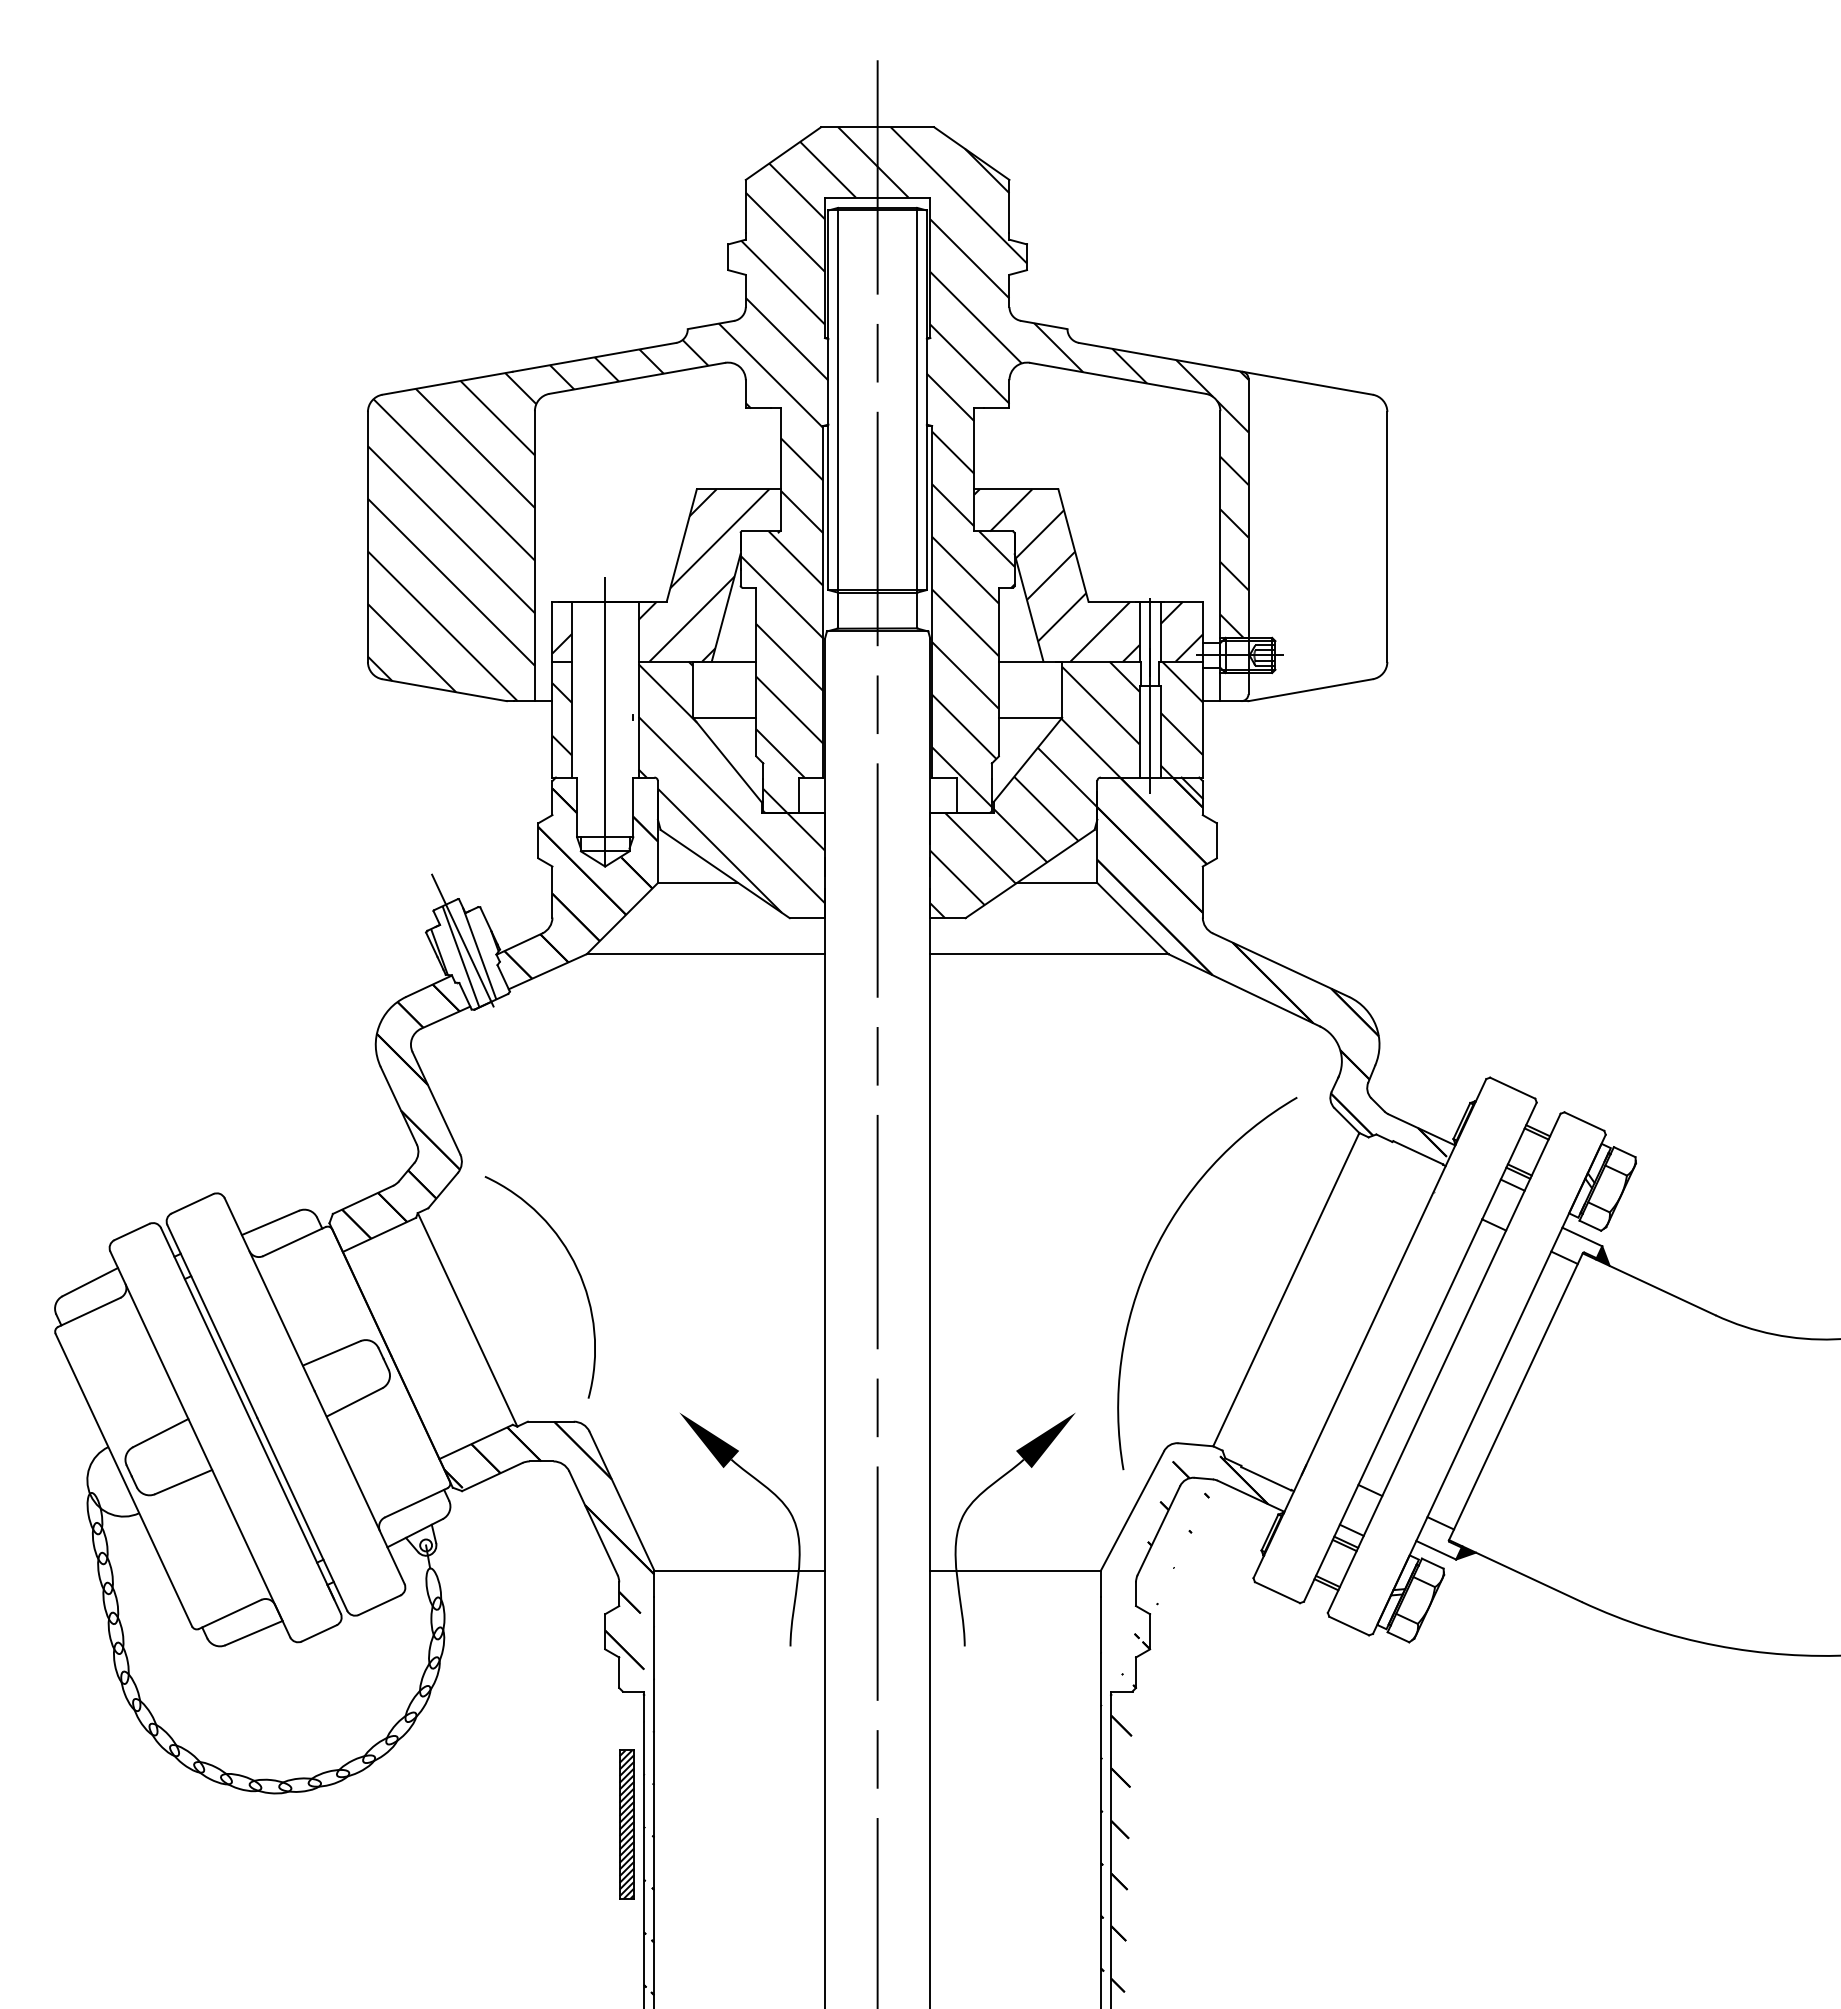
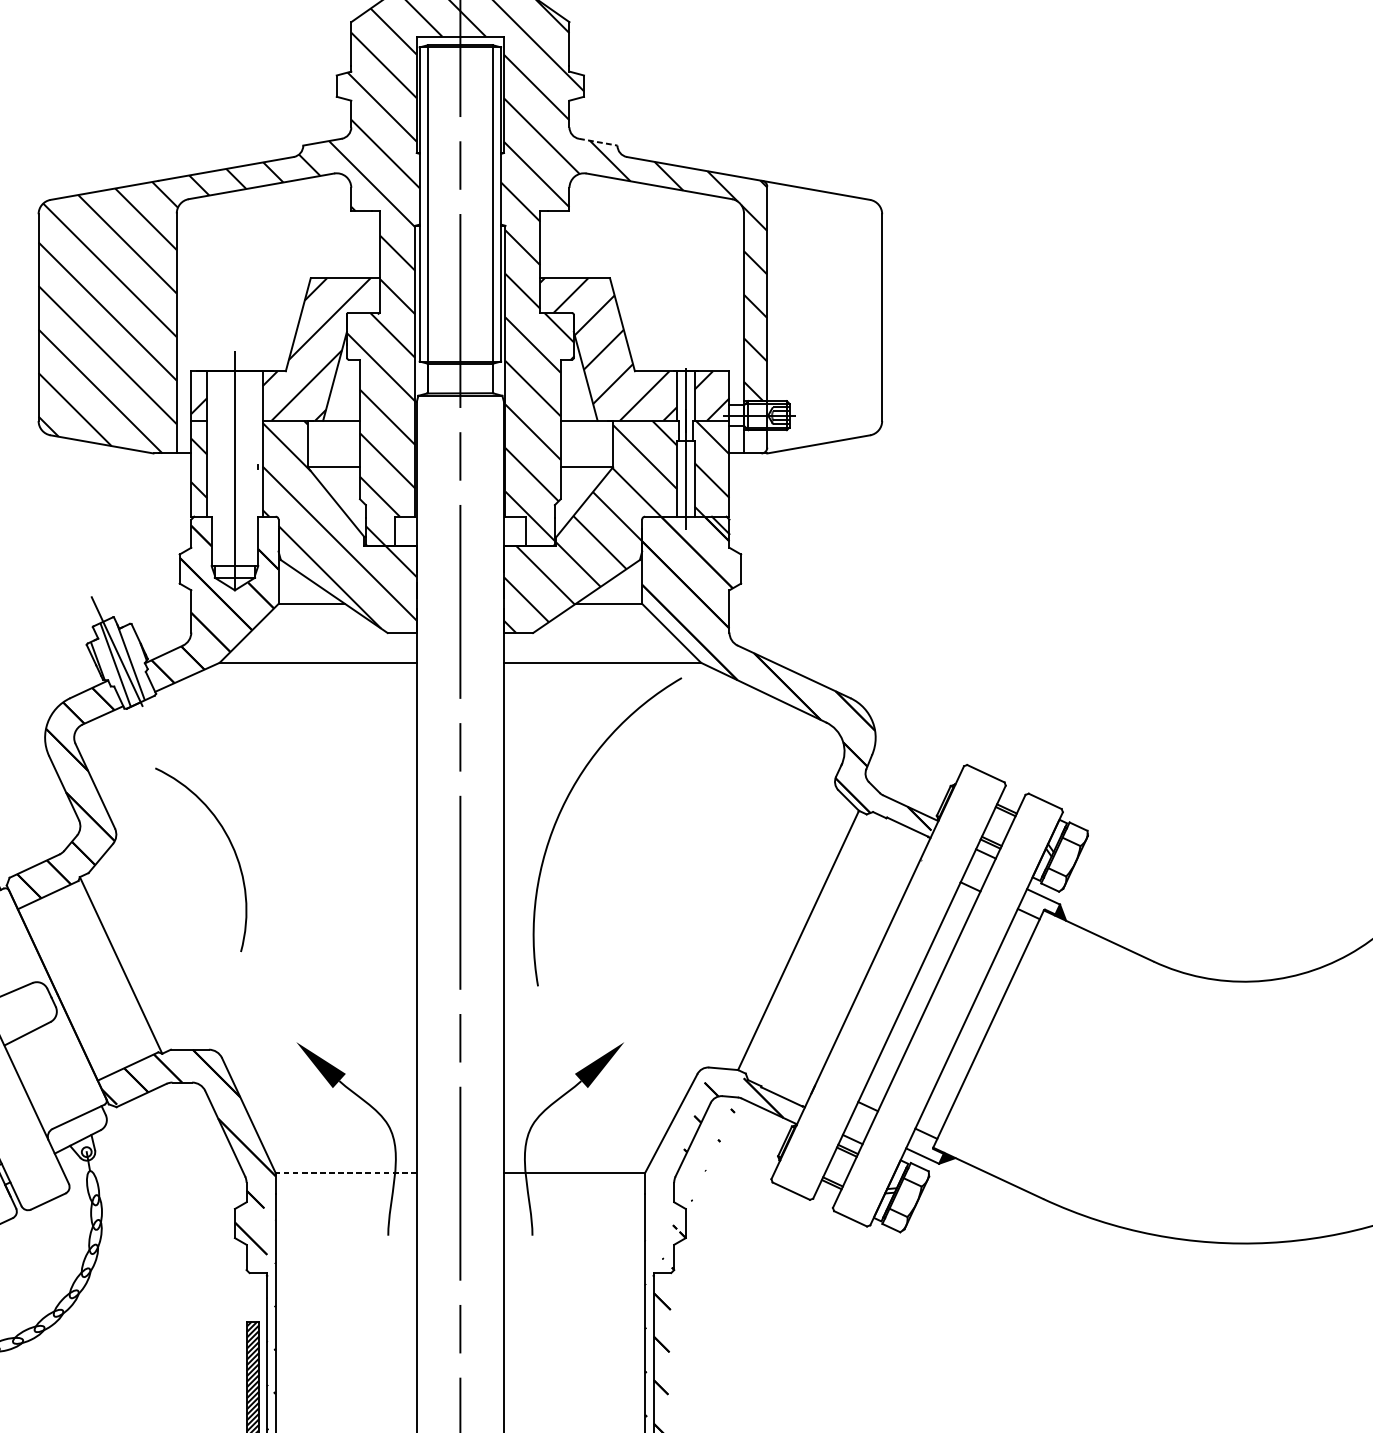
line: (1044, 325) -> (598, 142), solid -> dashed
arc: (1150, 1262) -> (560, 814), moved
arc: (578, 1274) -> (232, 849), moved
line: (739, 1570) -> (346, 1172), solid -> dashed

